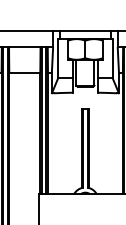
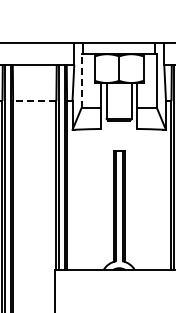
line: (58, 58) -> (81, 81), solid -> dashed
line: (24, 72) -> (34, 100), solid -> dashed

